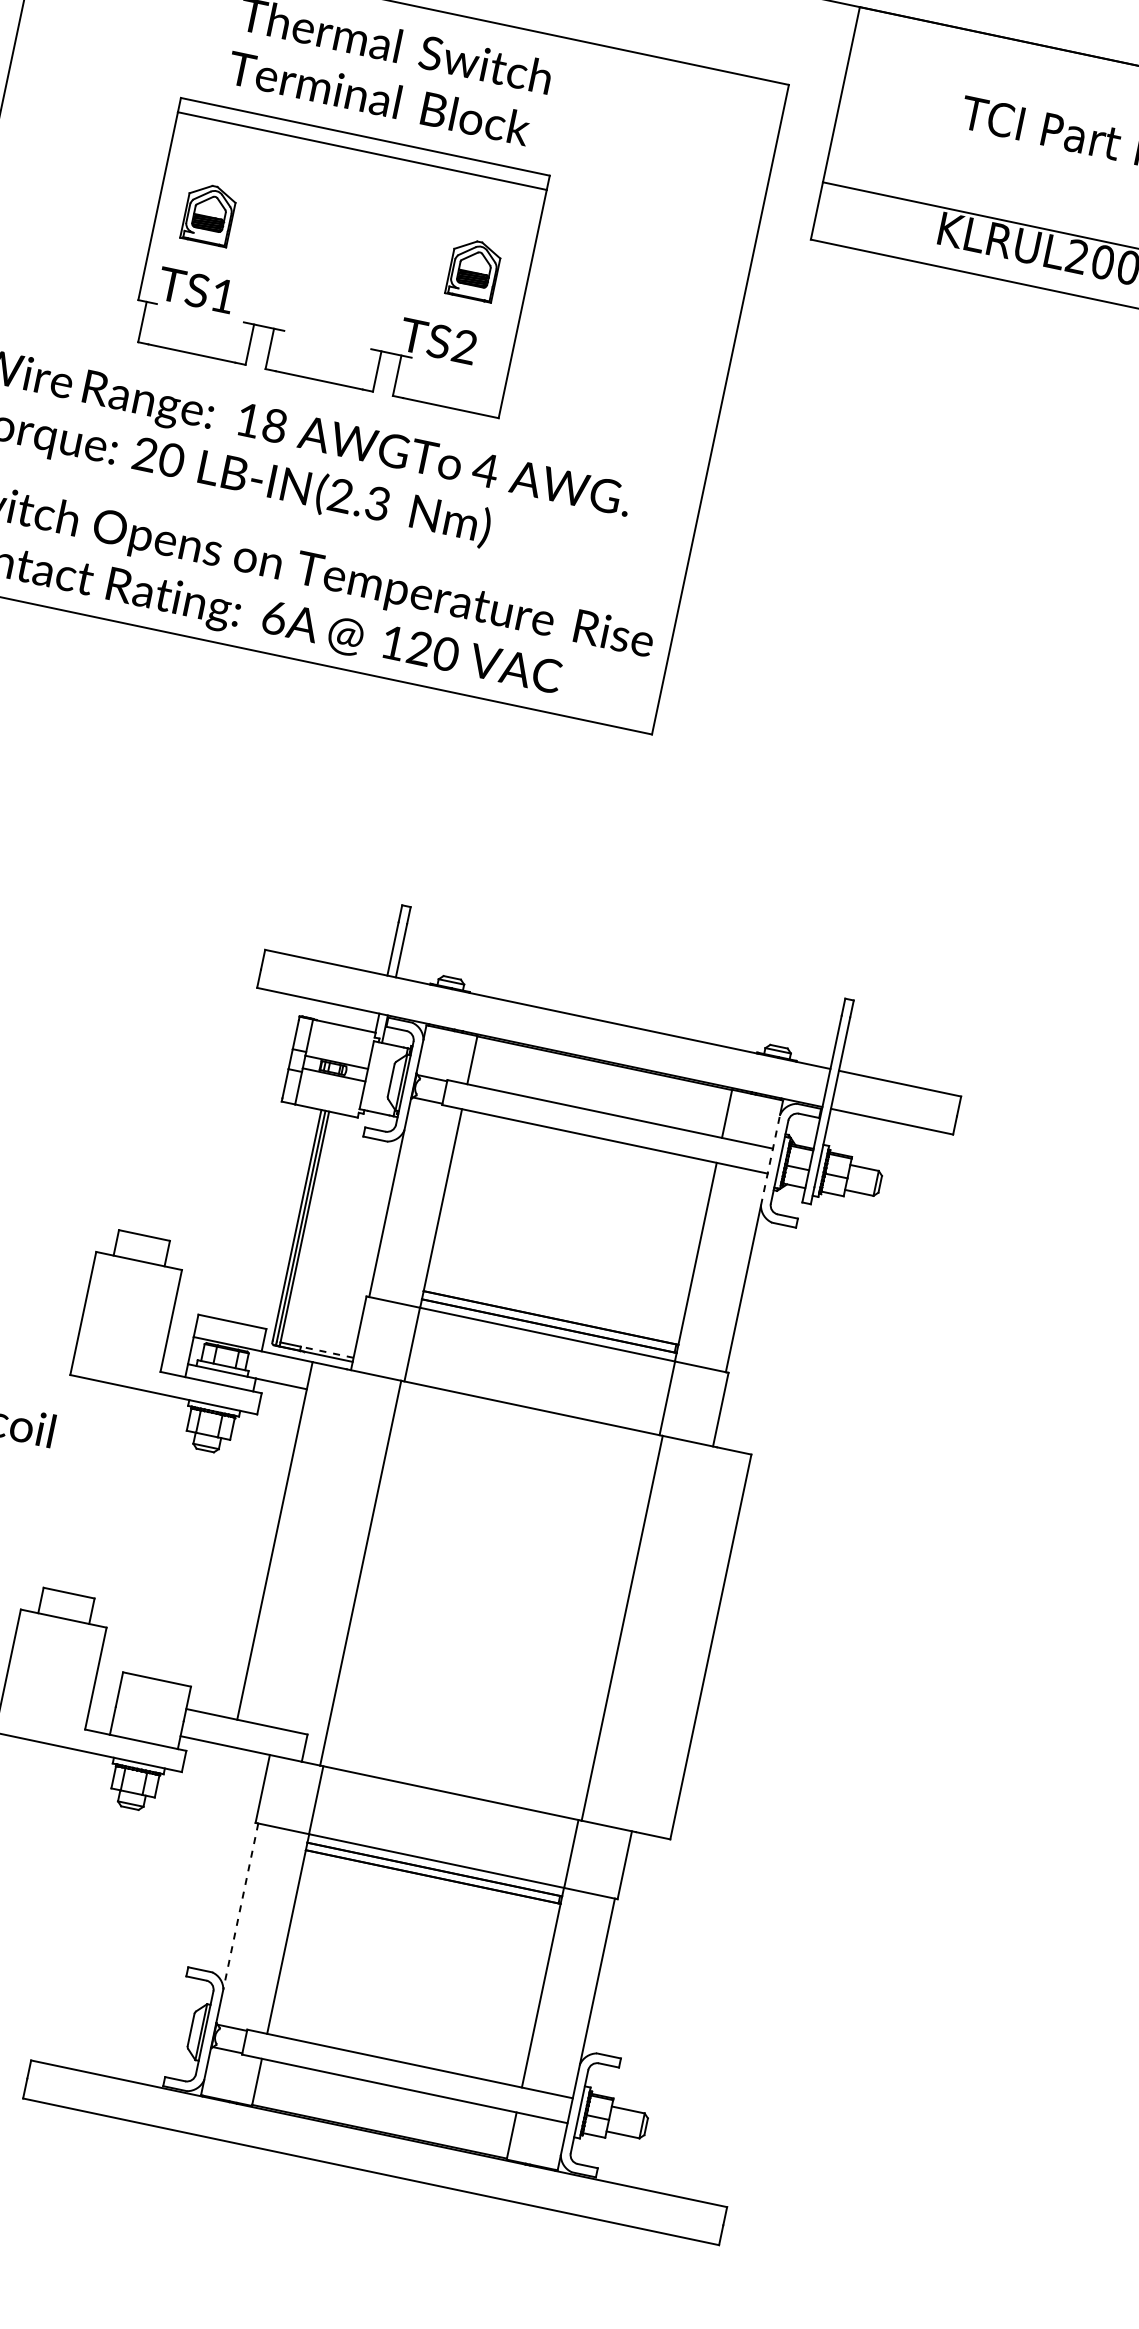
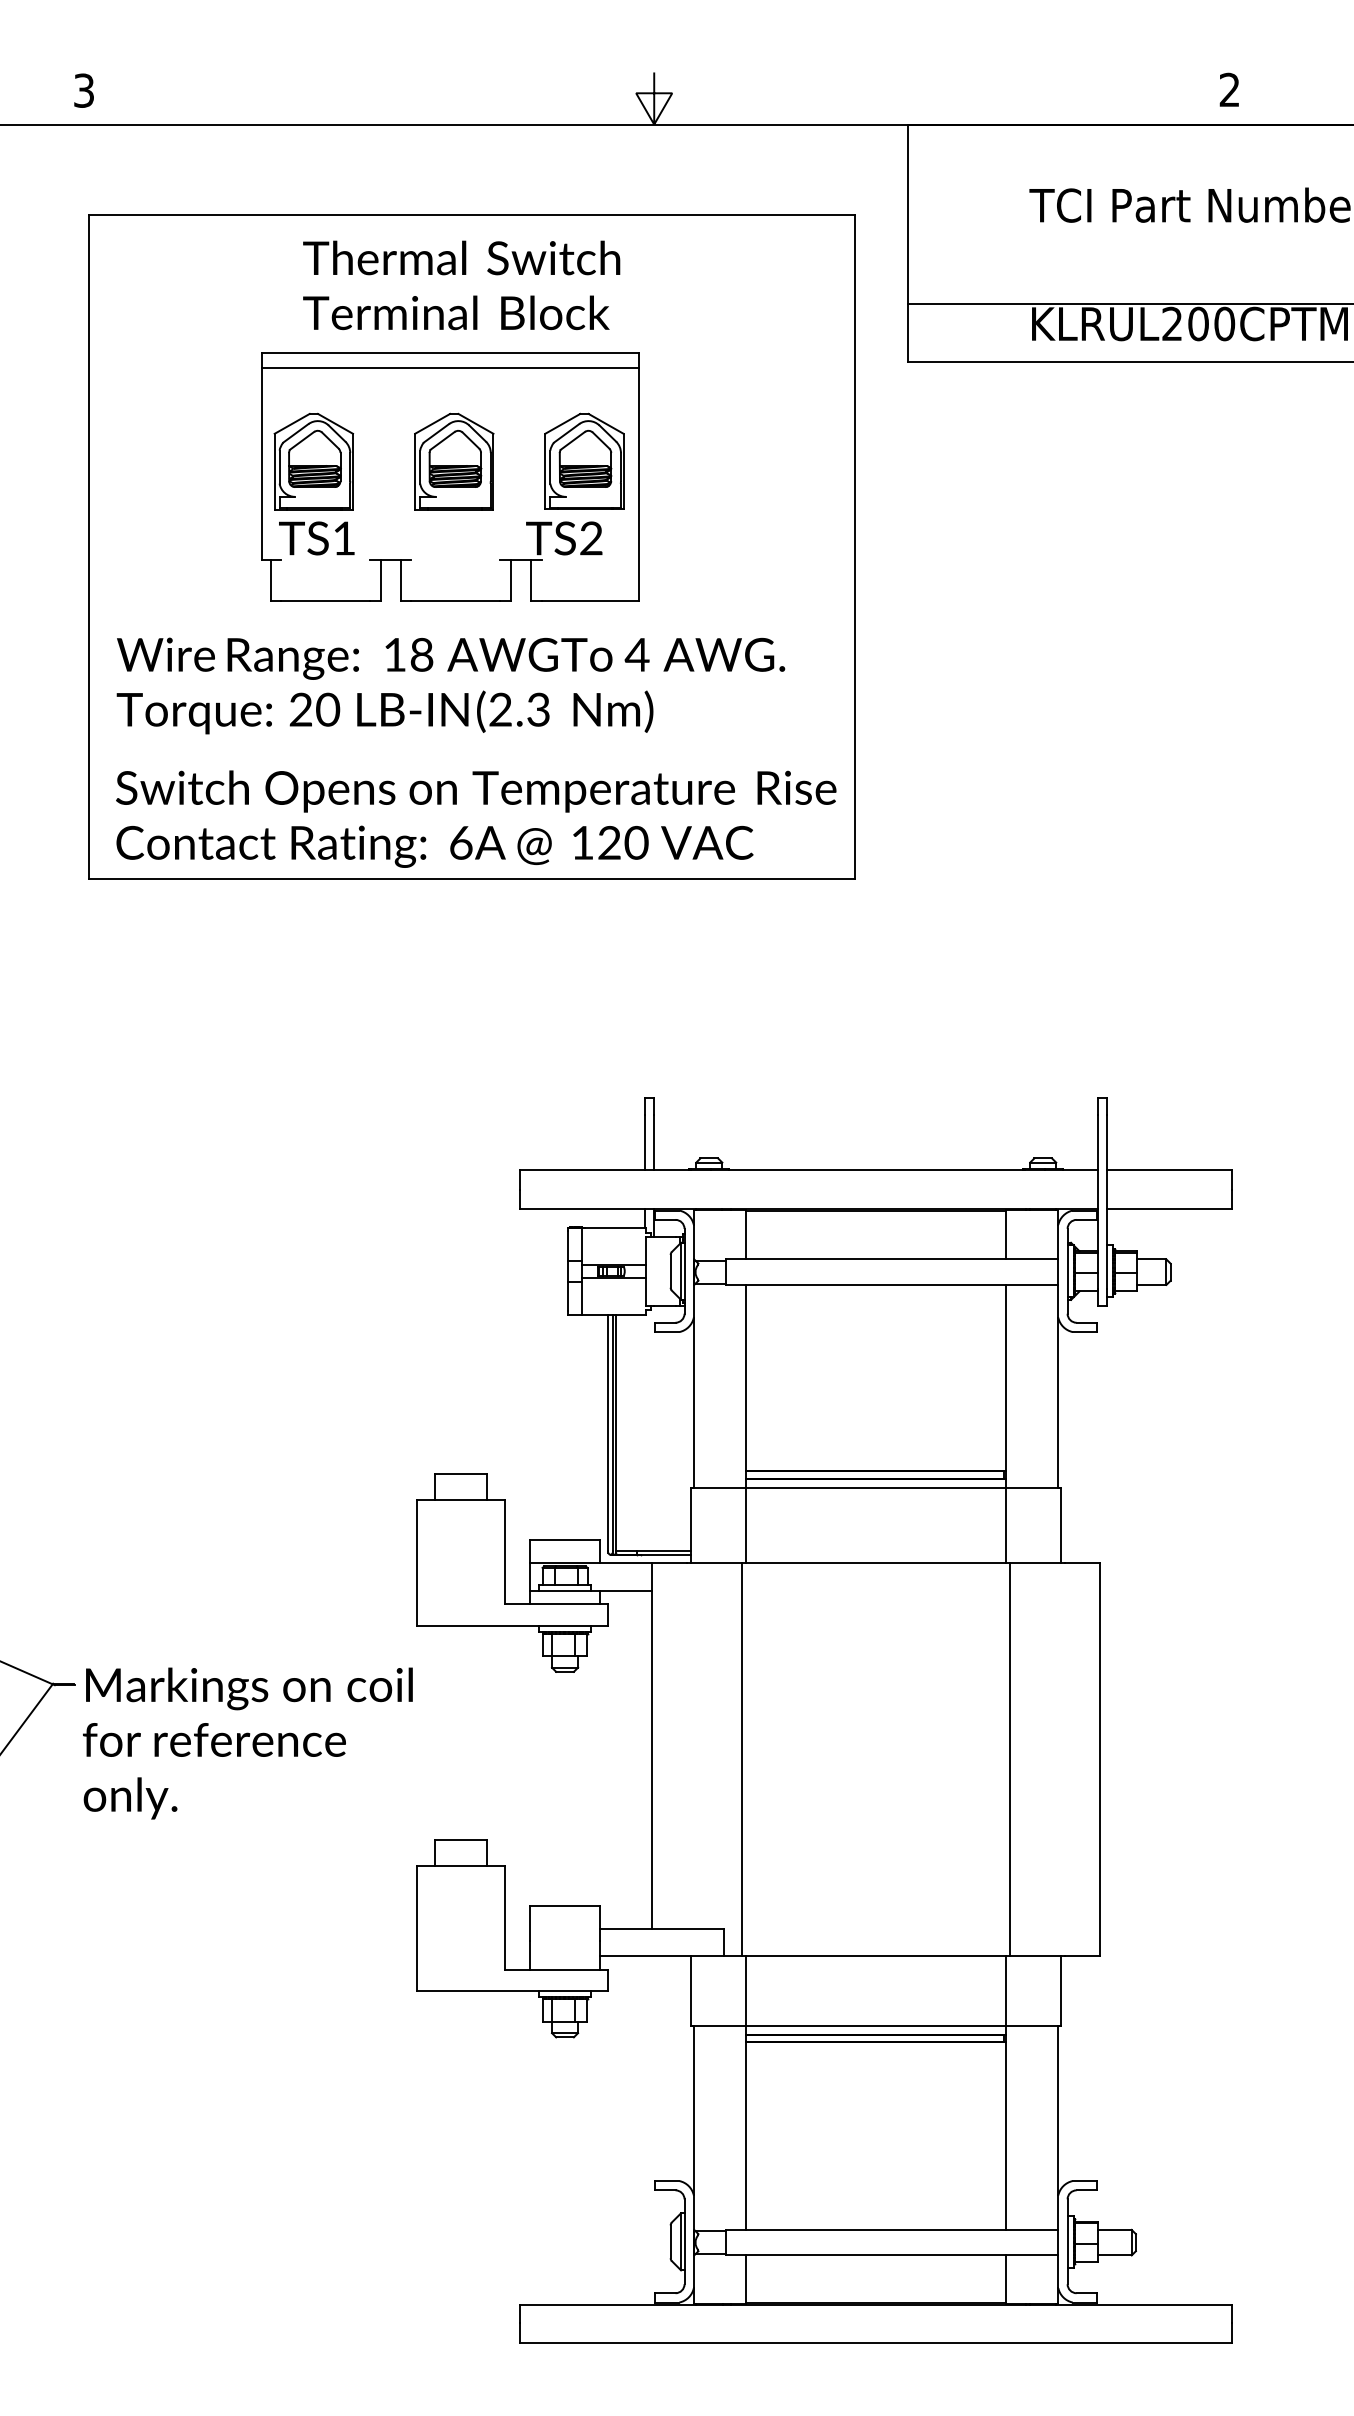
part: (208, 214) -> (313, 461), size x1.67
part: (346, 243) -> (454, 461), added
part: (474, 269) -> (584, 460), size x1.67
line: (770, 1159) -> (1058, 1270), dashed -> solid
line: (327, 1352) -> (664, 1550), dashed -> solid
line: (240, 1906) -> (693, 2110), dashed -> solid

